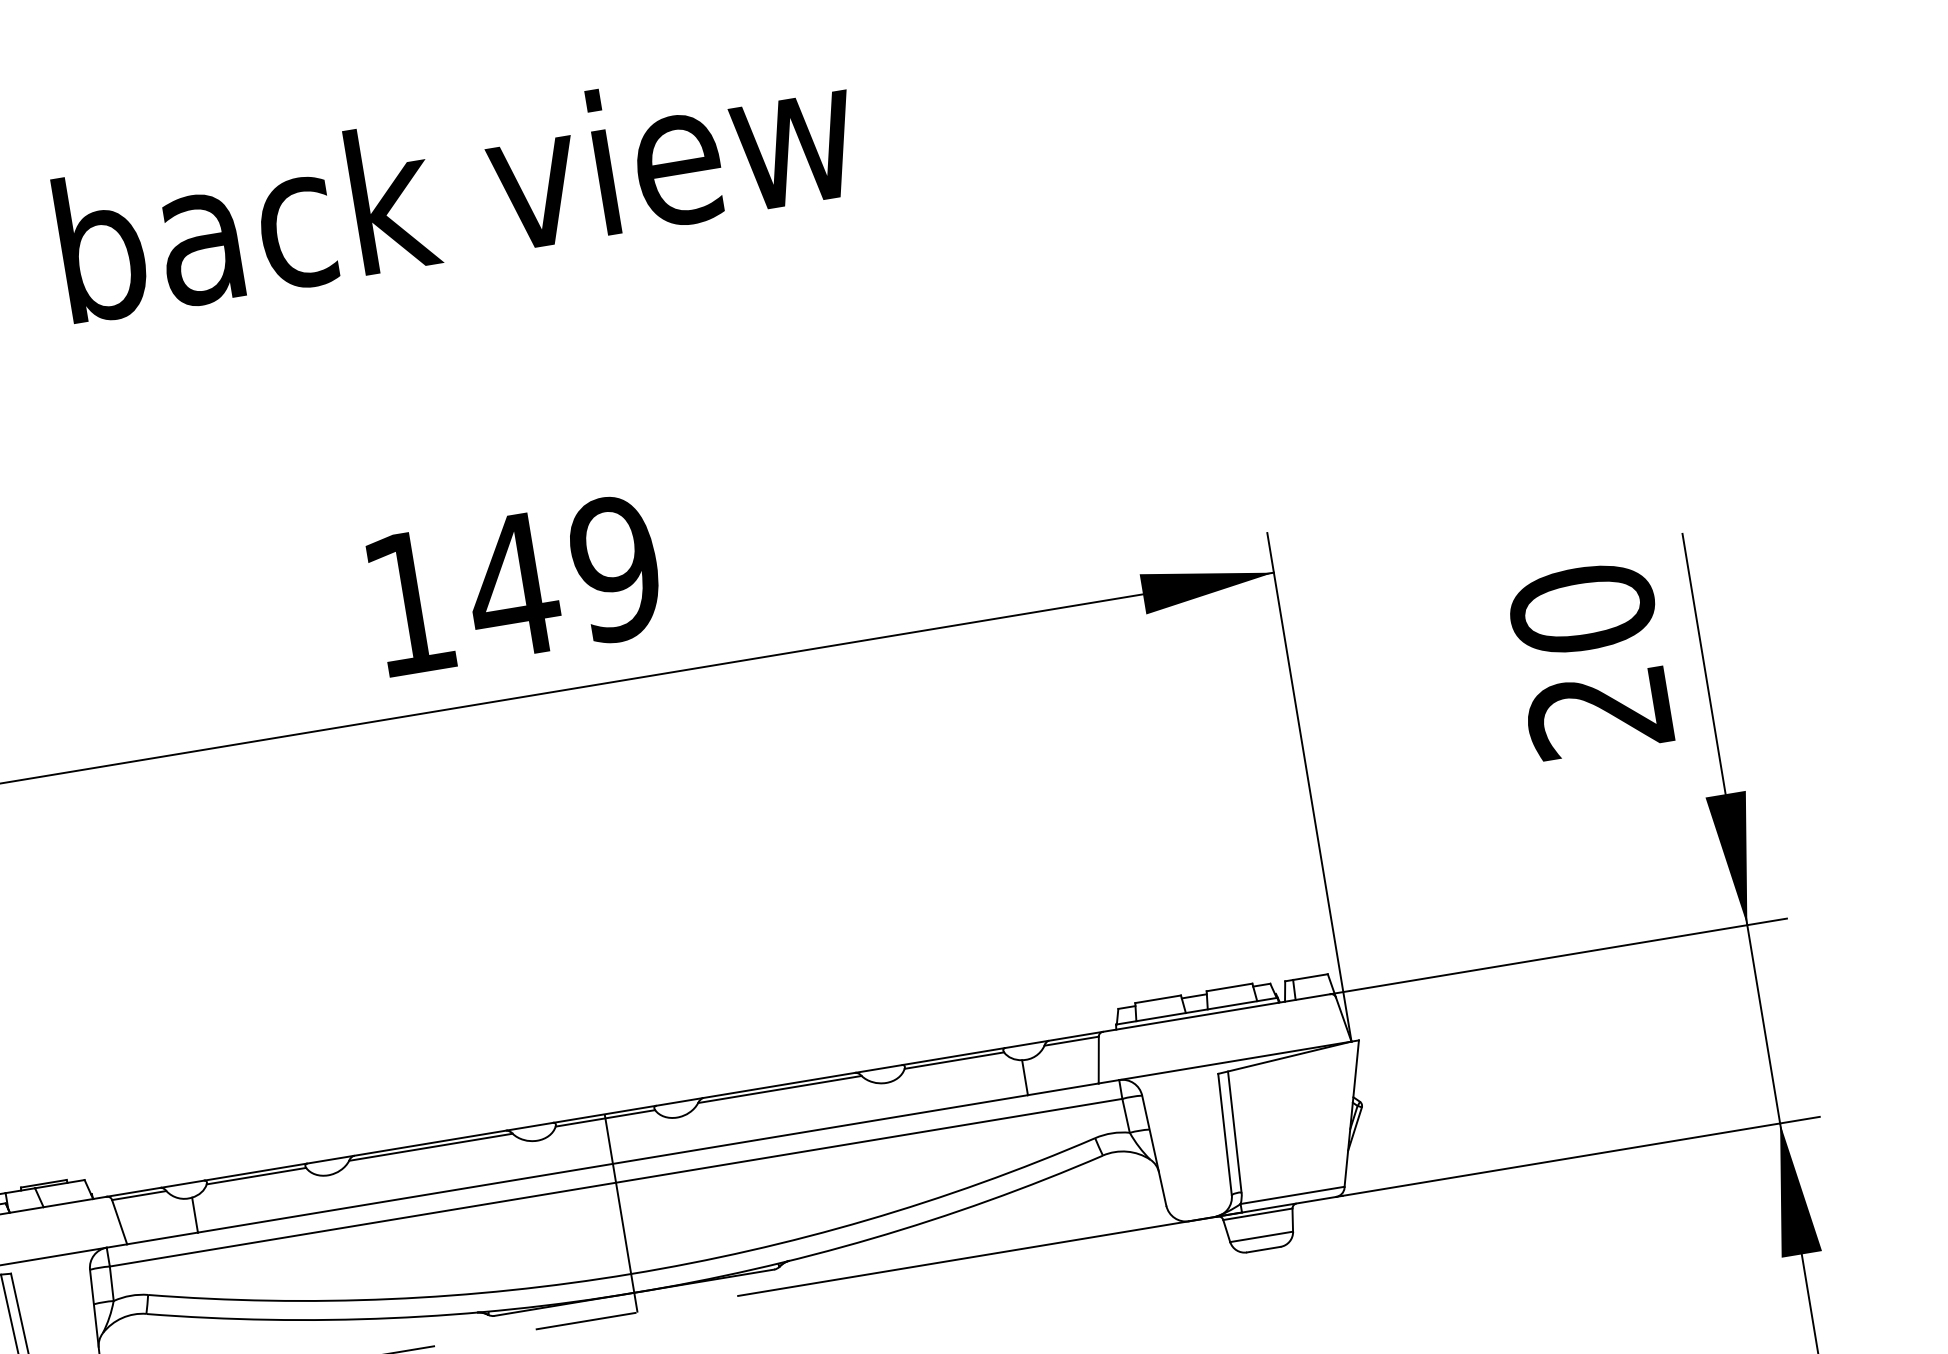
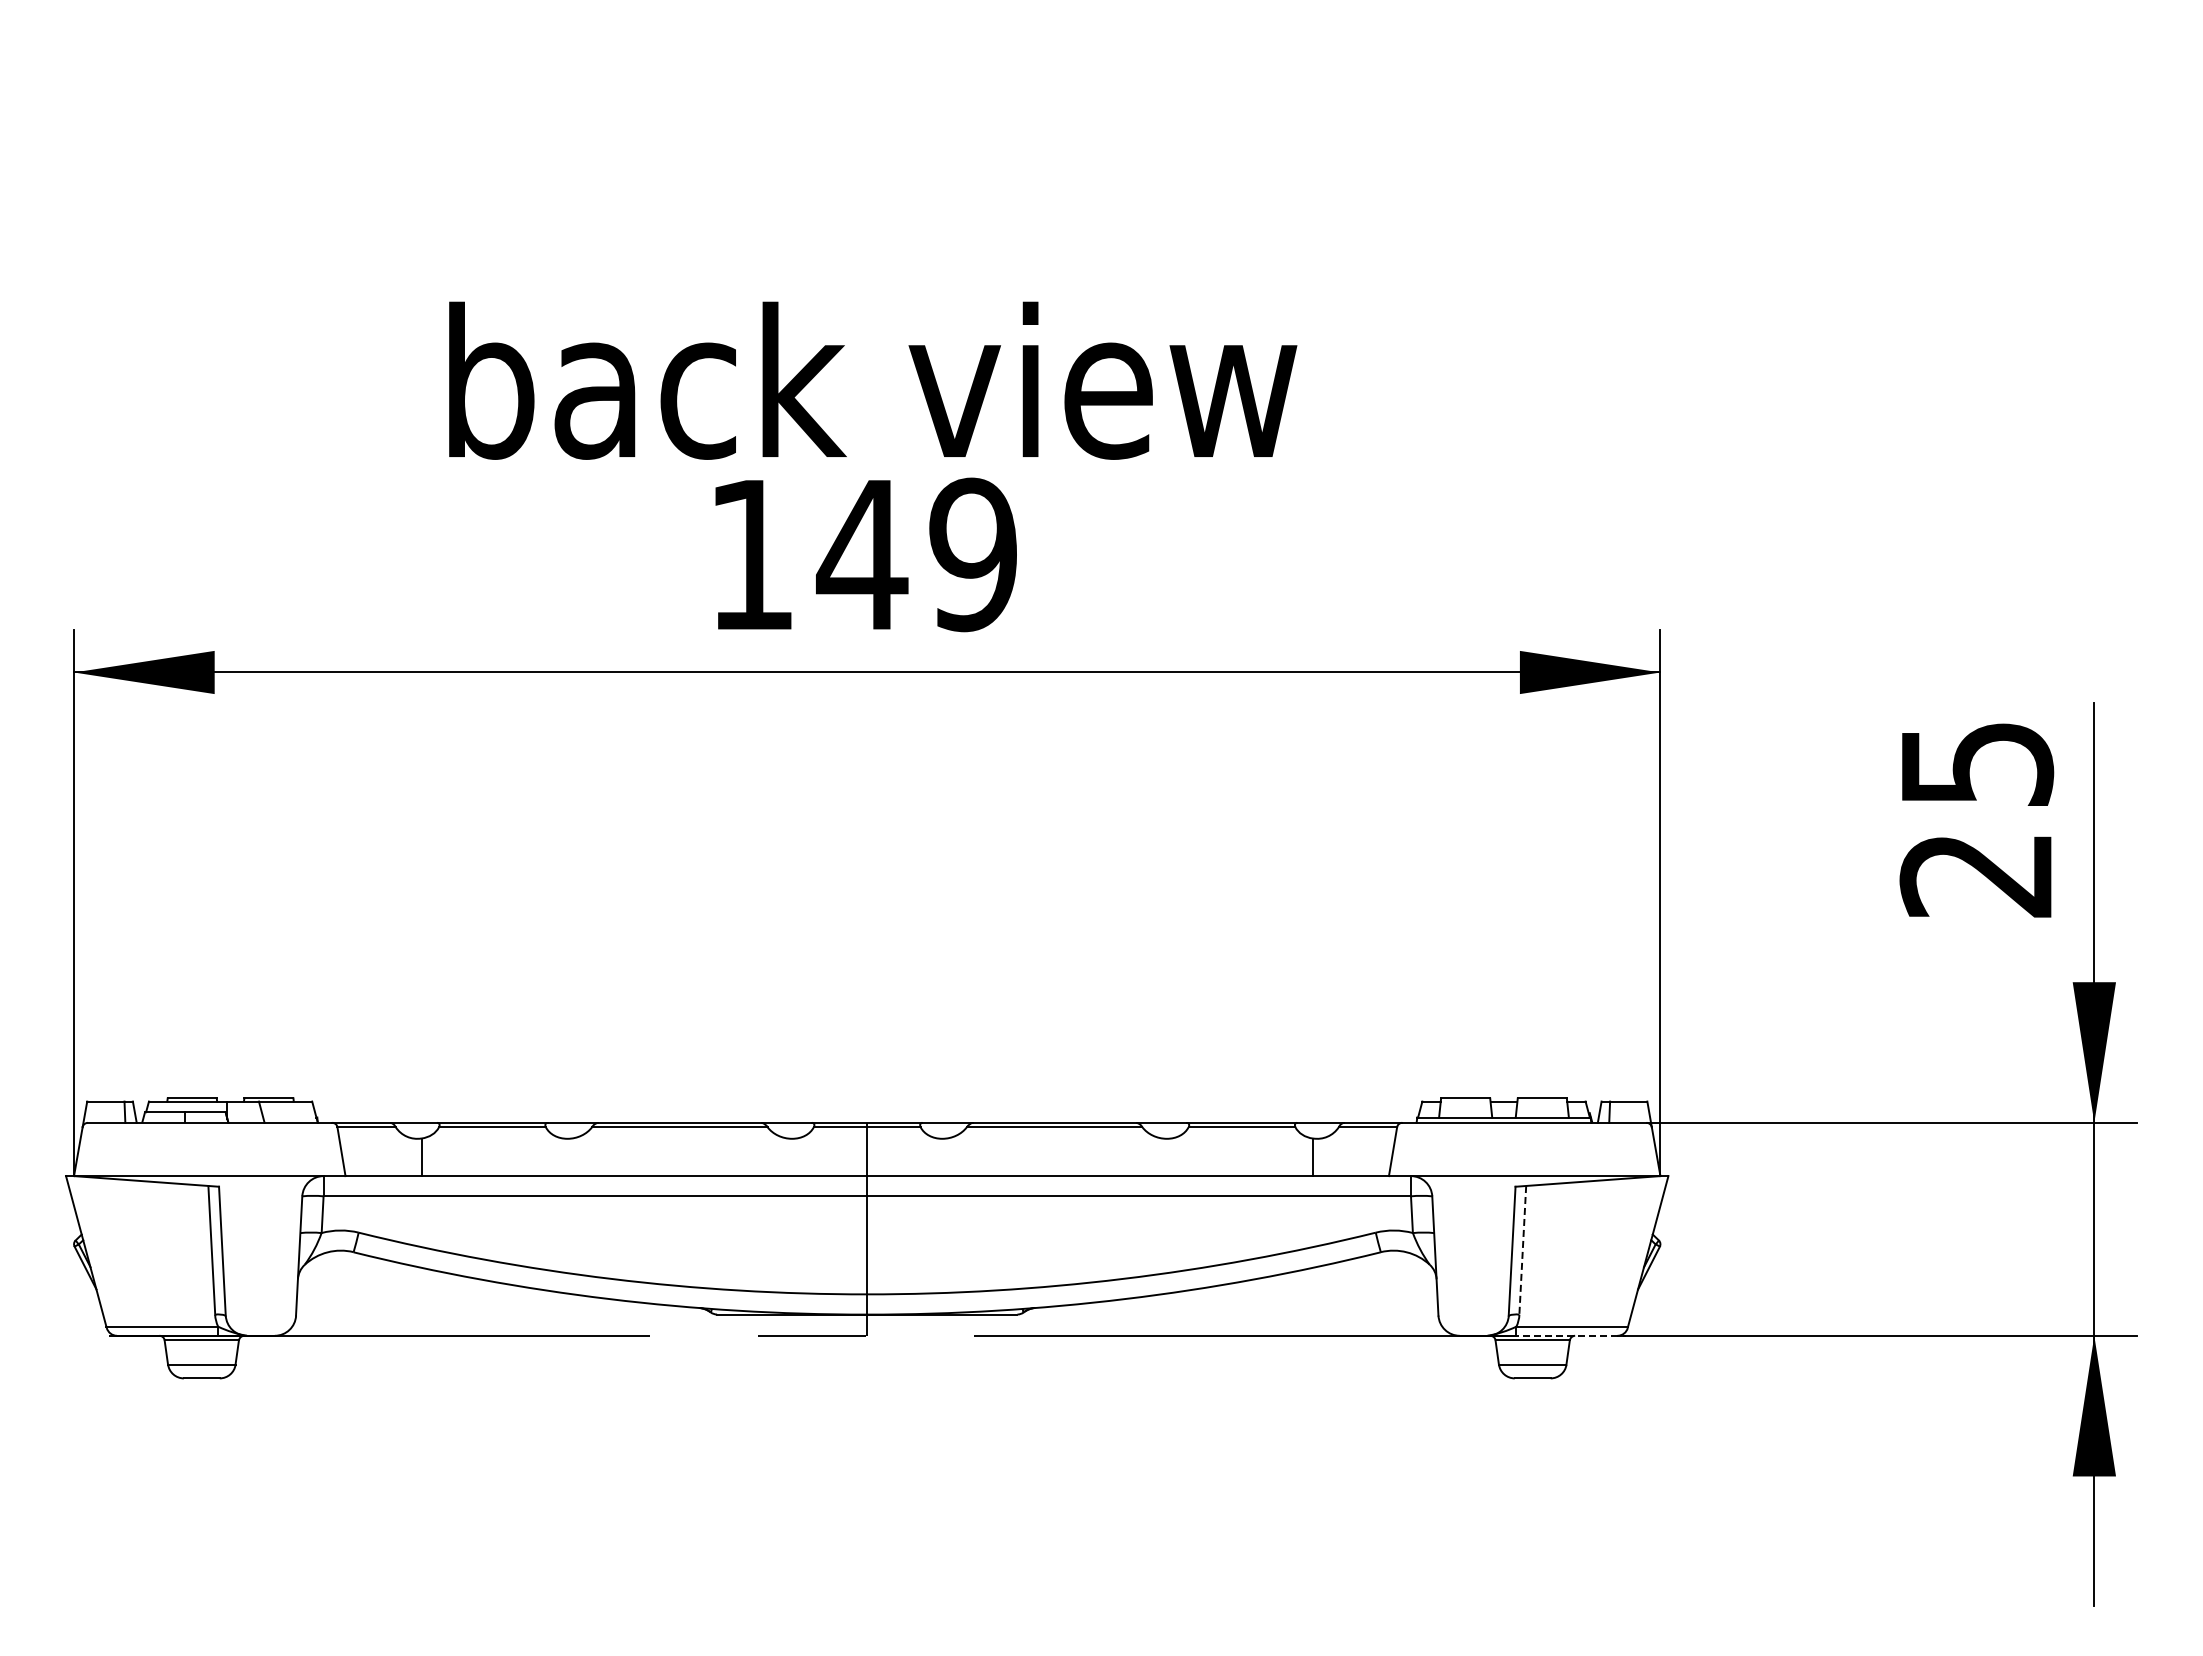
text: (457, 187) -> (873, 380), moved
text: (1582, 608) -> (1976, 763), 20 -> 25
line: (1234, 1132) -> (1522, 1250), solid -> dashed
line: (1288, 1204) -> (1566, 1335), solid -> dashed

